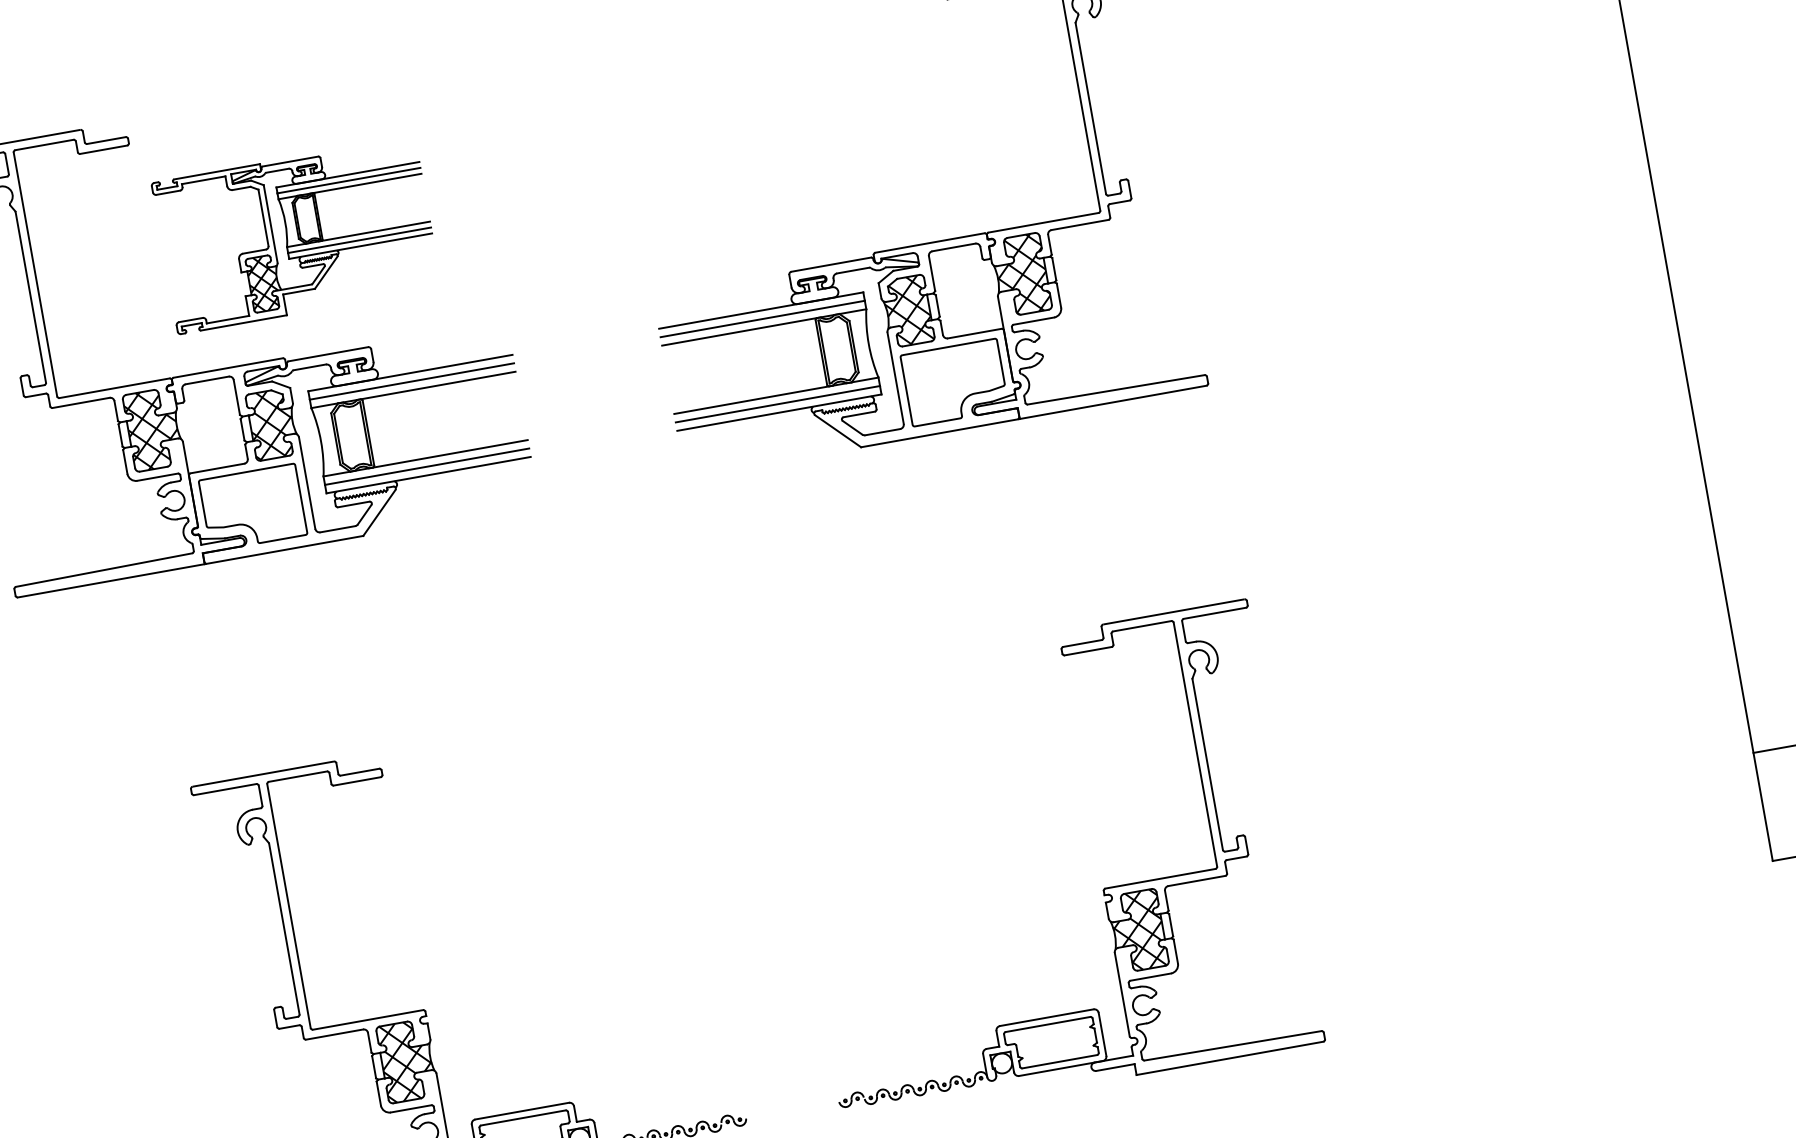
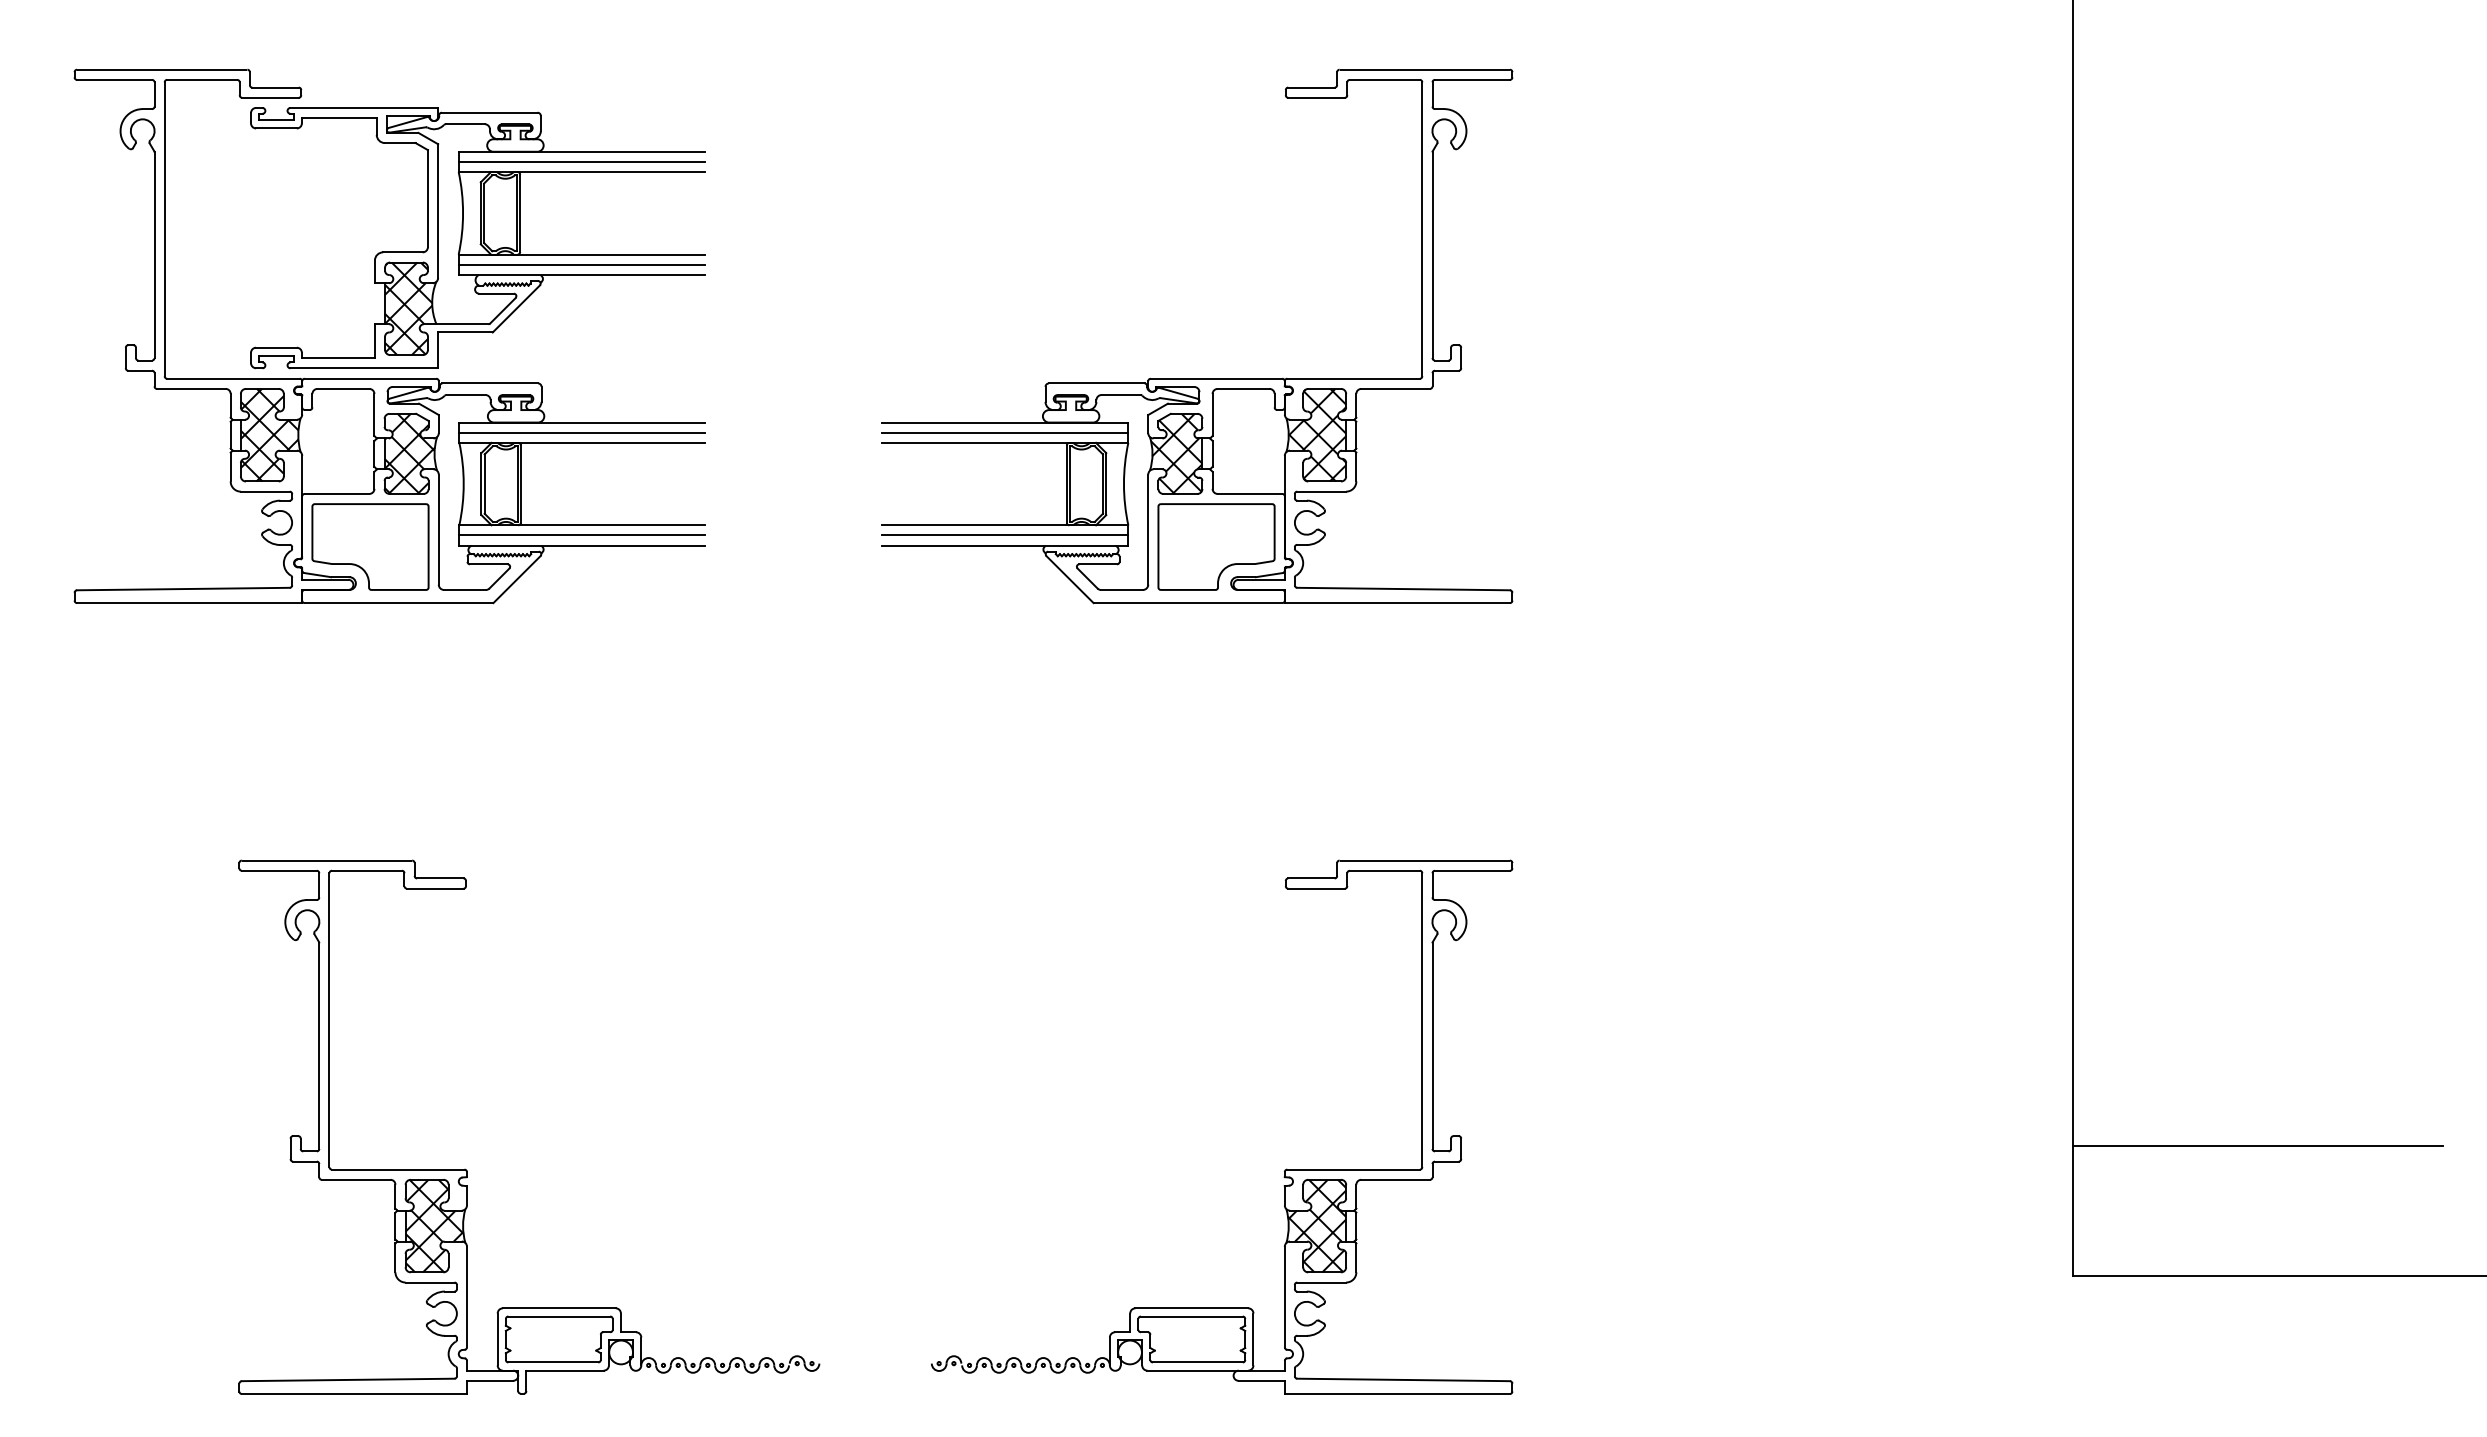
part: (296, 235) -> (477, 238), size x1.43

